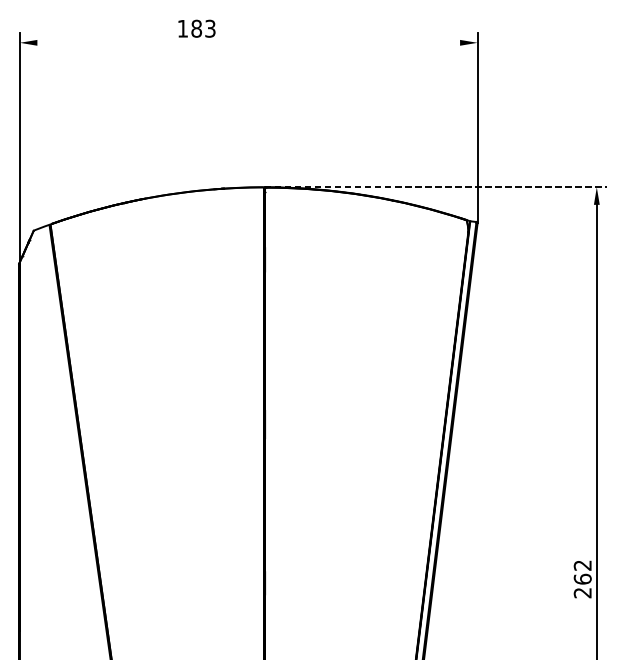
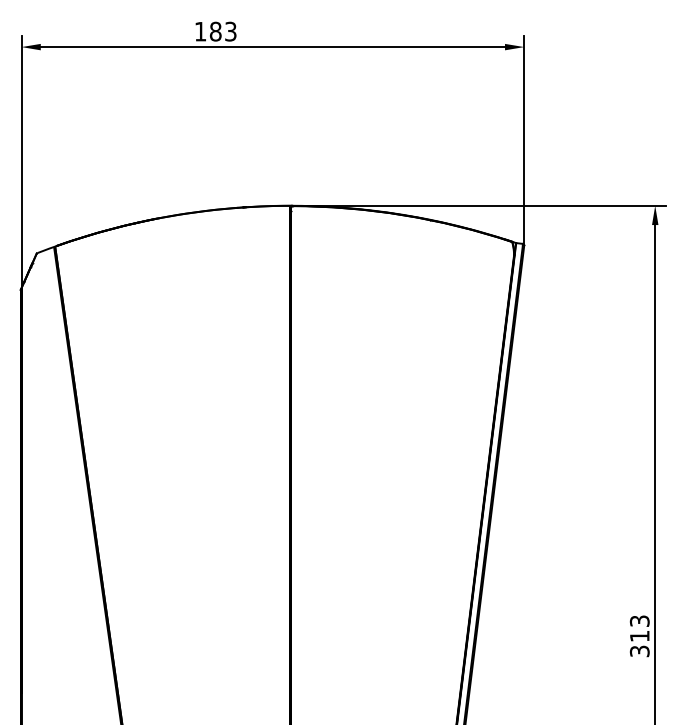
line: (248, 43) -> (272, 47), added
line: (435, 187) -> (478, 205), dashed -> solid
text: (582, 579) -> (639, 636), 262 -> 313

